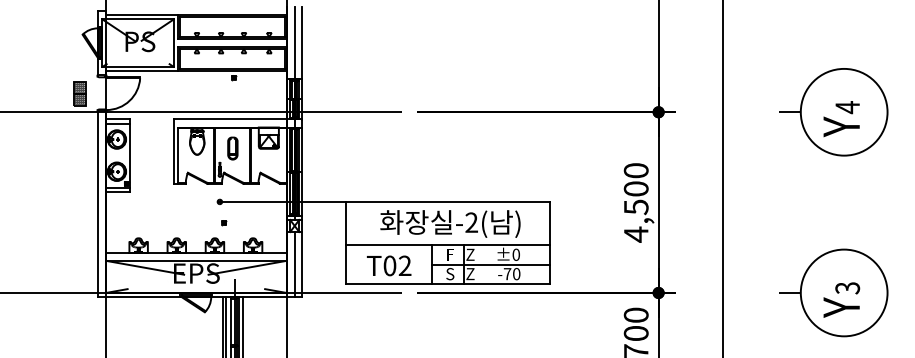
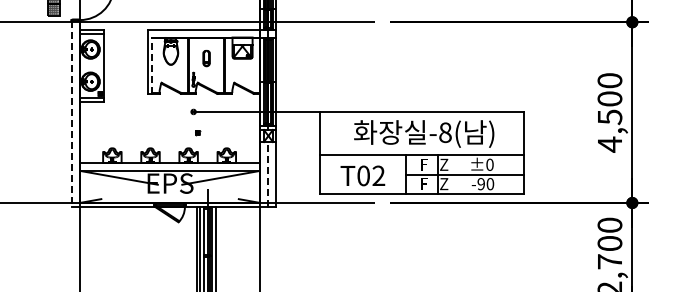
part: (232, 148) -> (206, 58), size x0.7
line: (178, 155) -> (152, 65), solid -> dashed
line: (97, 204) -> (71, 114), solid -> dashed
text: (471, 222) -> (445, 132), -2( -> -8(
line: (294, 264) -> (268, 174), solid -> dashed
text: (450, 274) -> (424, 184), S -> F
text: (507, 274) -> (481, 184), -70 -> -90

